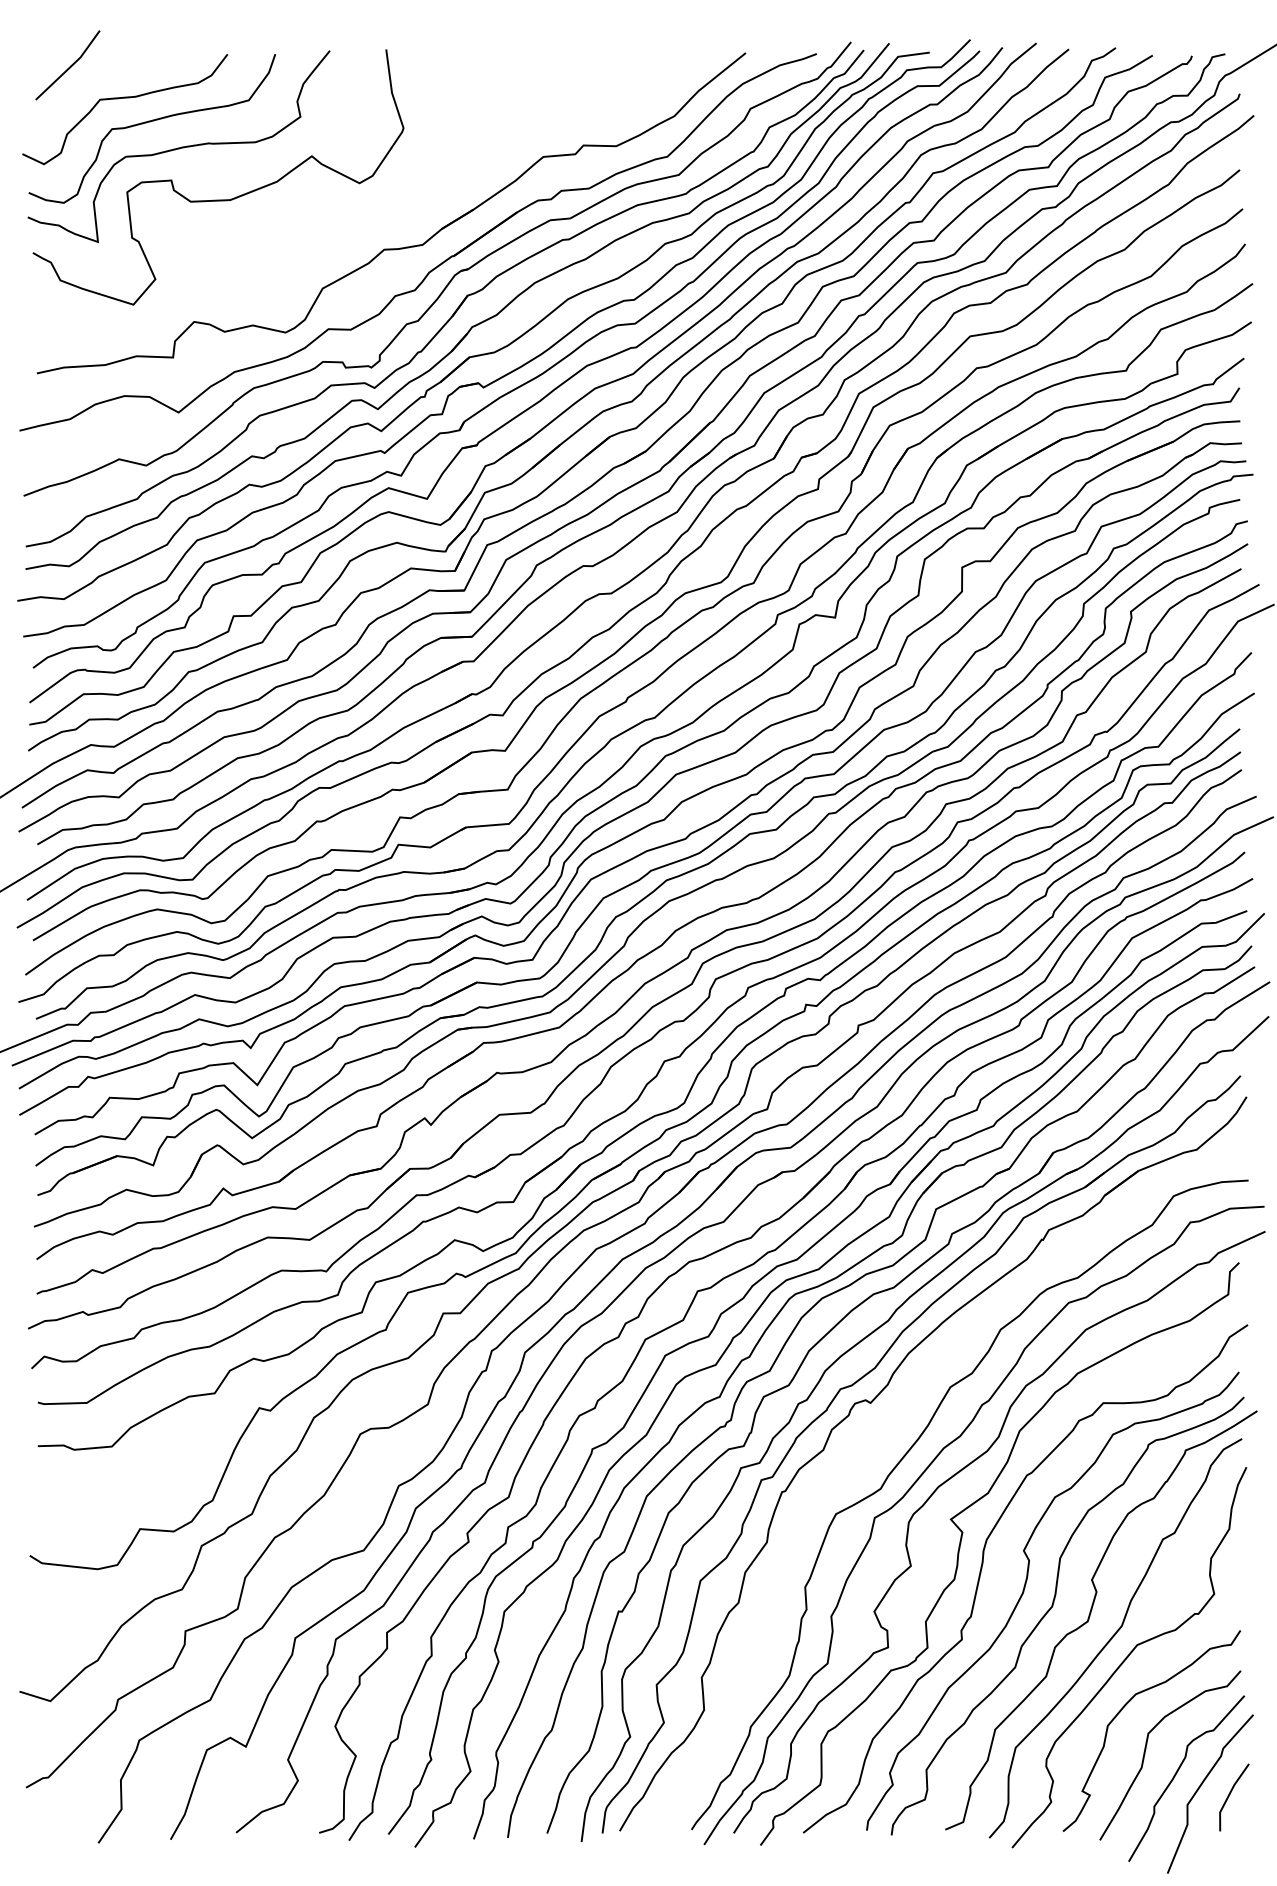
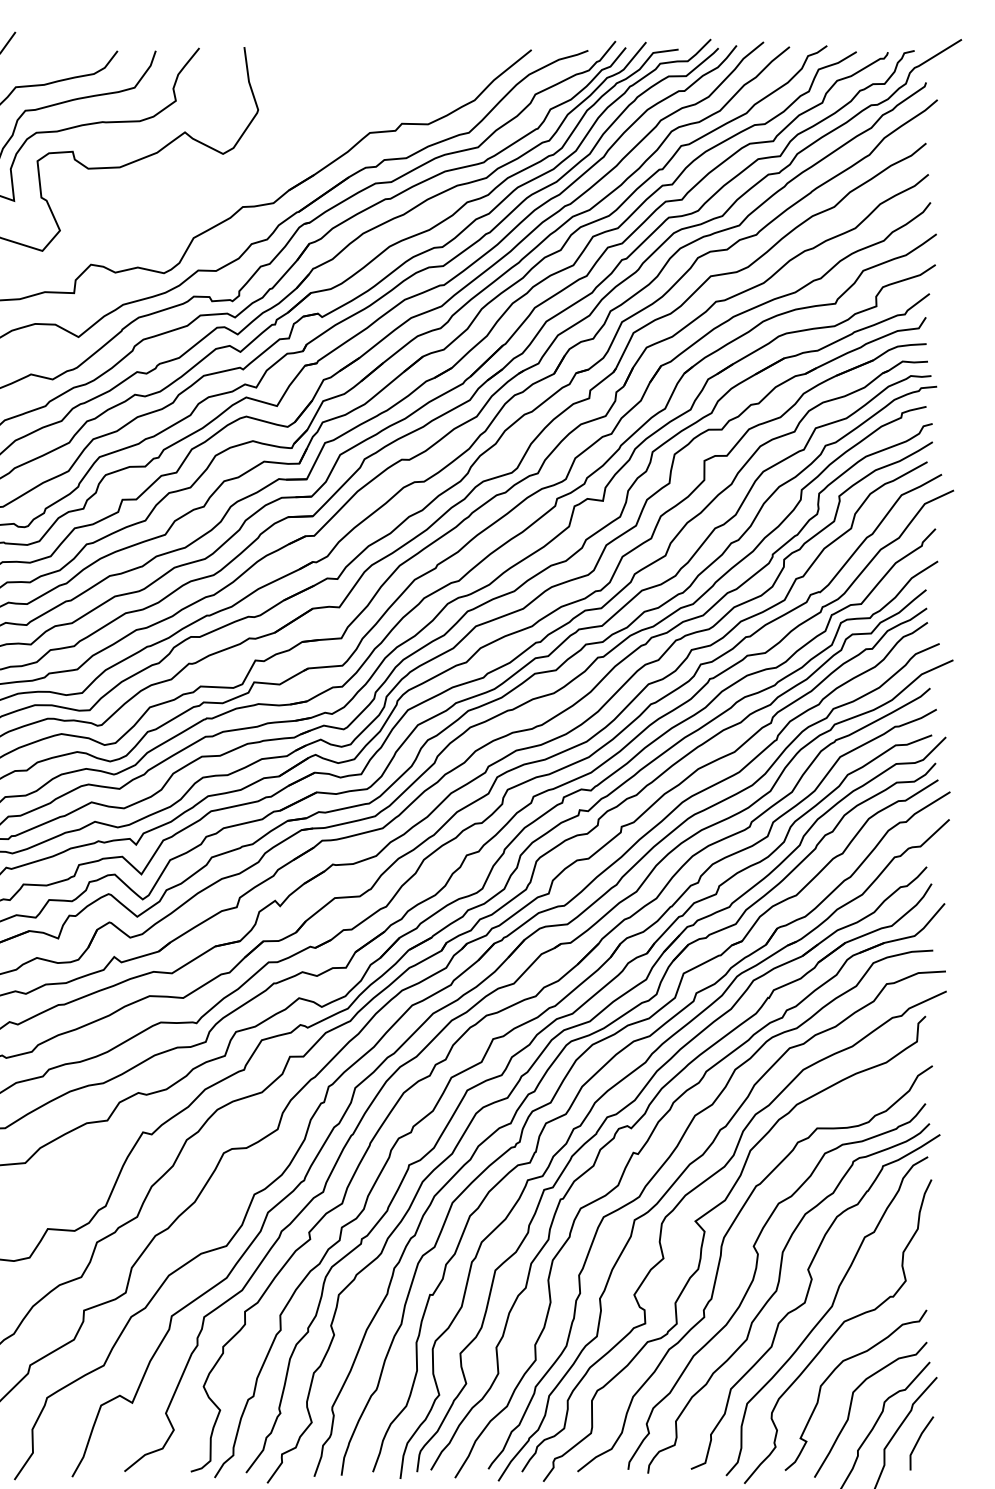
part: (883, 1431) -> (641, 1151), added

